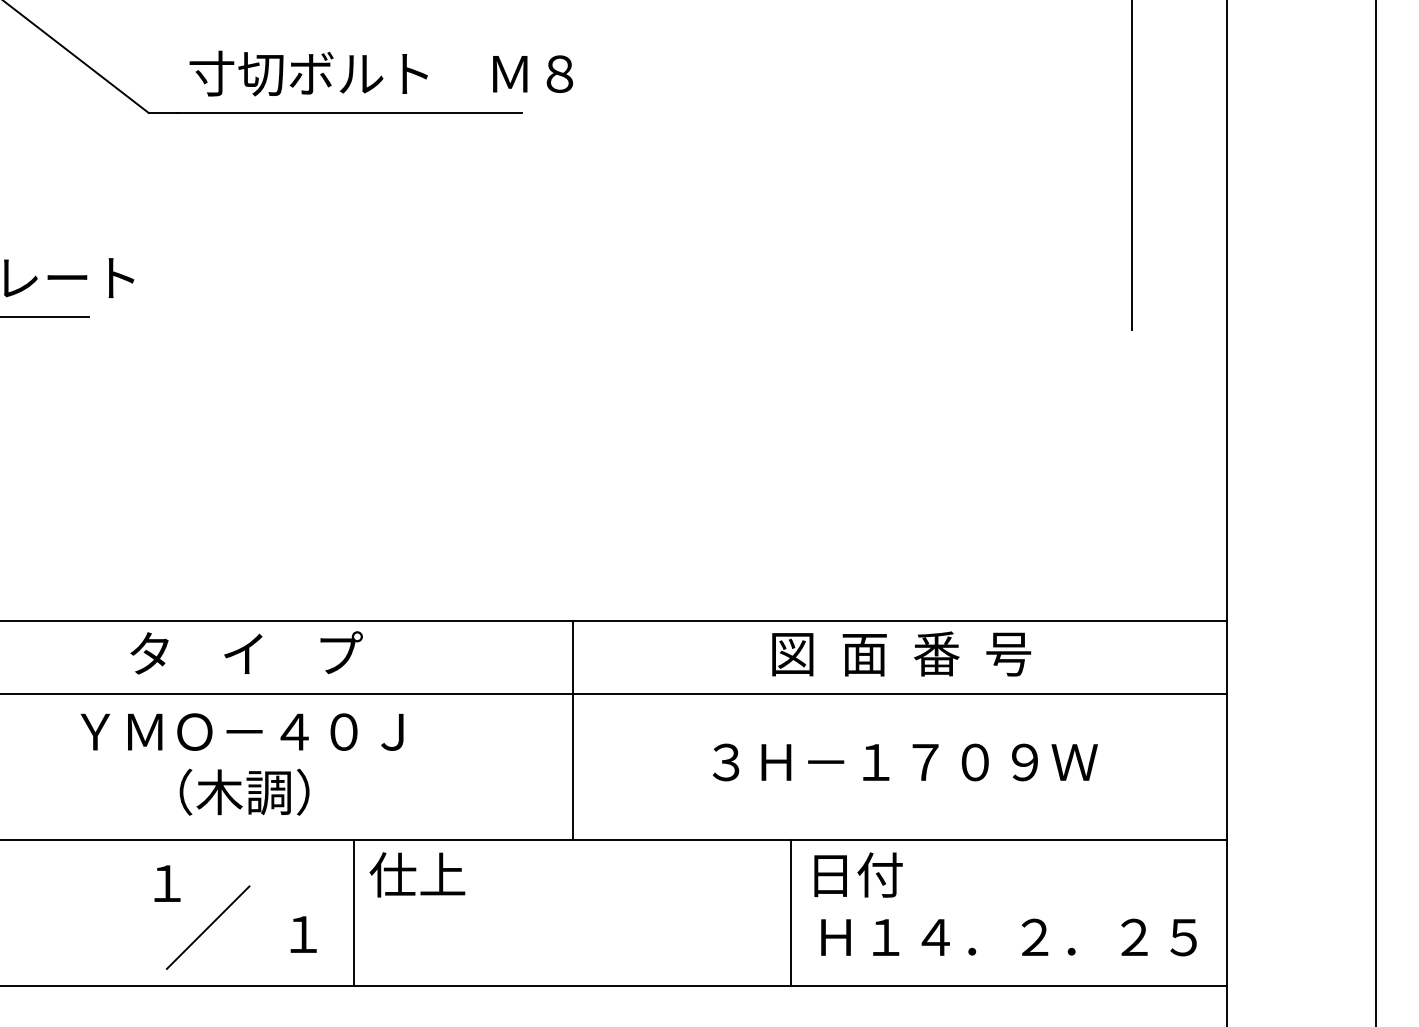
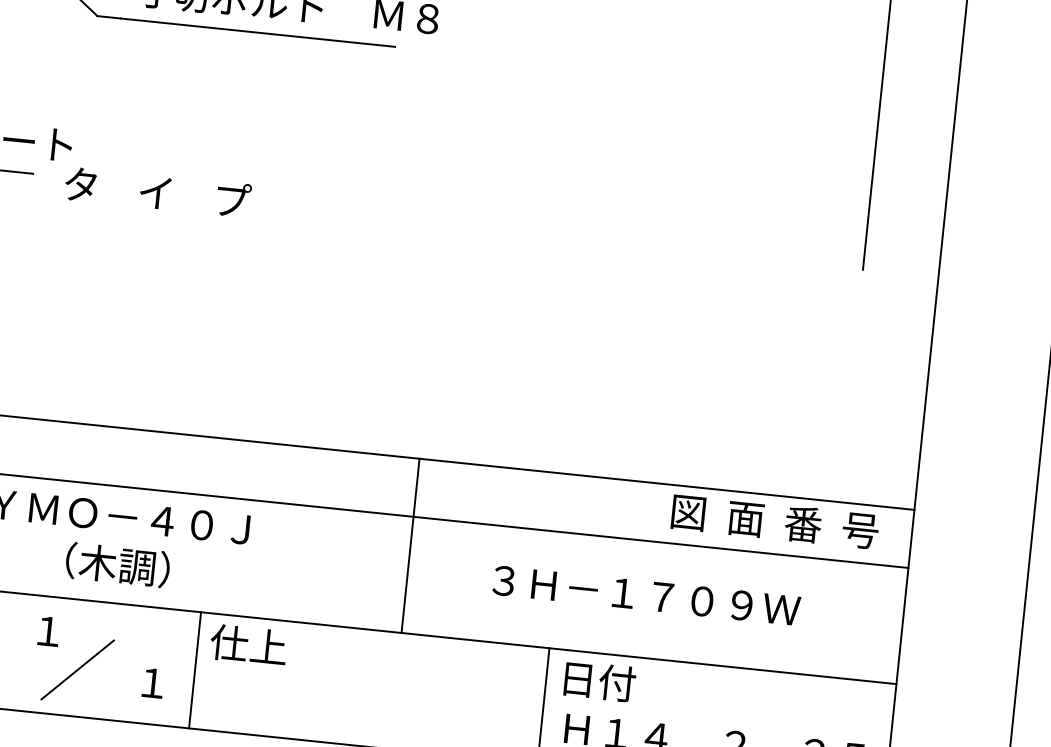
text: (246, 652) -> (157, 191), moved
text: (901, 653) -> (775, 521), moved
line: (572, 730) -> (410, 545), moved

